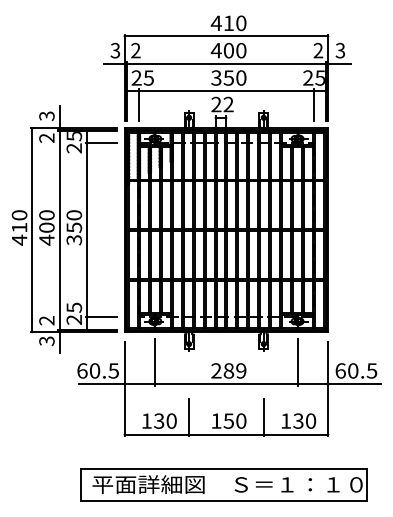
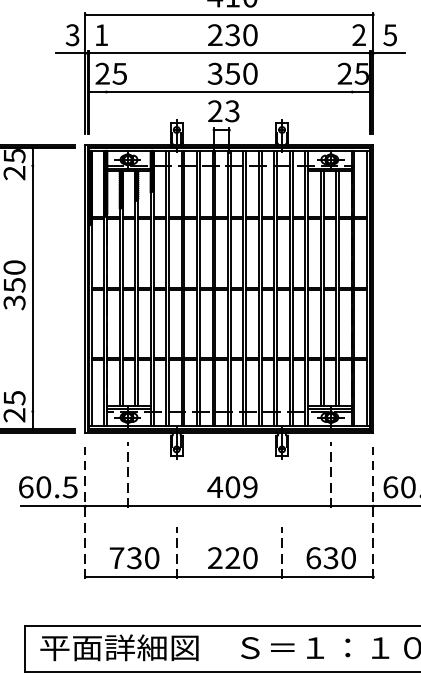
text: (340, 49) -> (390, 33), 3 -> 5
text: (135, 50) -> (100, 34), 2 -> 1
text: (221, 50) -> (222, 34), 400 -> 230
line: (139, 104) -> (106, 111), removed
text: (228, 104) -> (232, 111), 22 -> 23
line: (313, 104) -> (352, 111), removed
line: (101, 143) -> (52, 166), removed
line: (101, 317) -> (52, 411), removed
line: (154, 362) -> (127, 475), solid -> dashed
line: (298, 362) -> (331, 475), solid -> dashed
text: (222, 370) -> (223, 486), 289 -> 409
line: (124, 389) -> (85, 513), solid -> dashed
line: (328, 389) -> (373, 513), solid -> dashed
line: (189, 417) -> (177, 553), solid -> dashed
line: (263, 417) -> (281, 553), solid -> dashed
text: (146, 420) -> (116, 557), 130 -> 730
text: (222, 420) -> (223, 557), 150 -> 220
text: (286, 420) -> (314, 557), 130 -> 630

